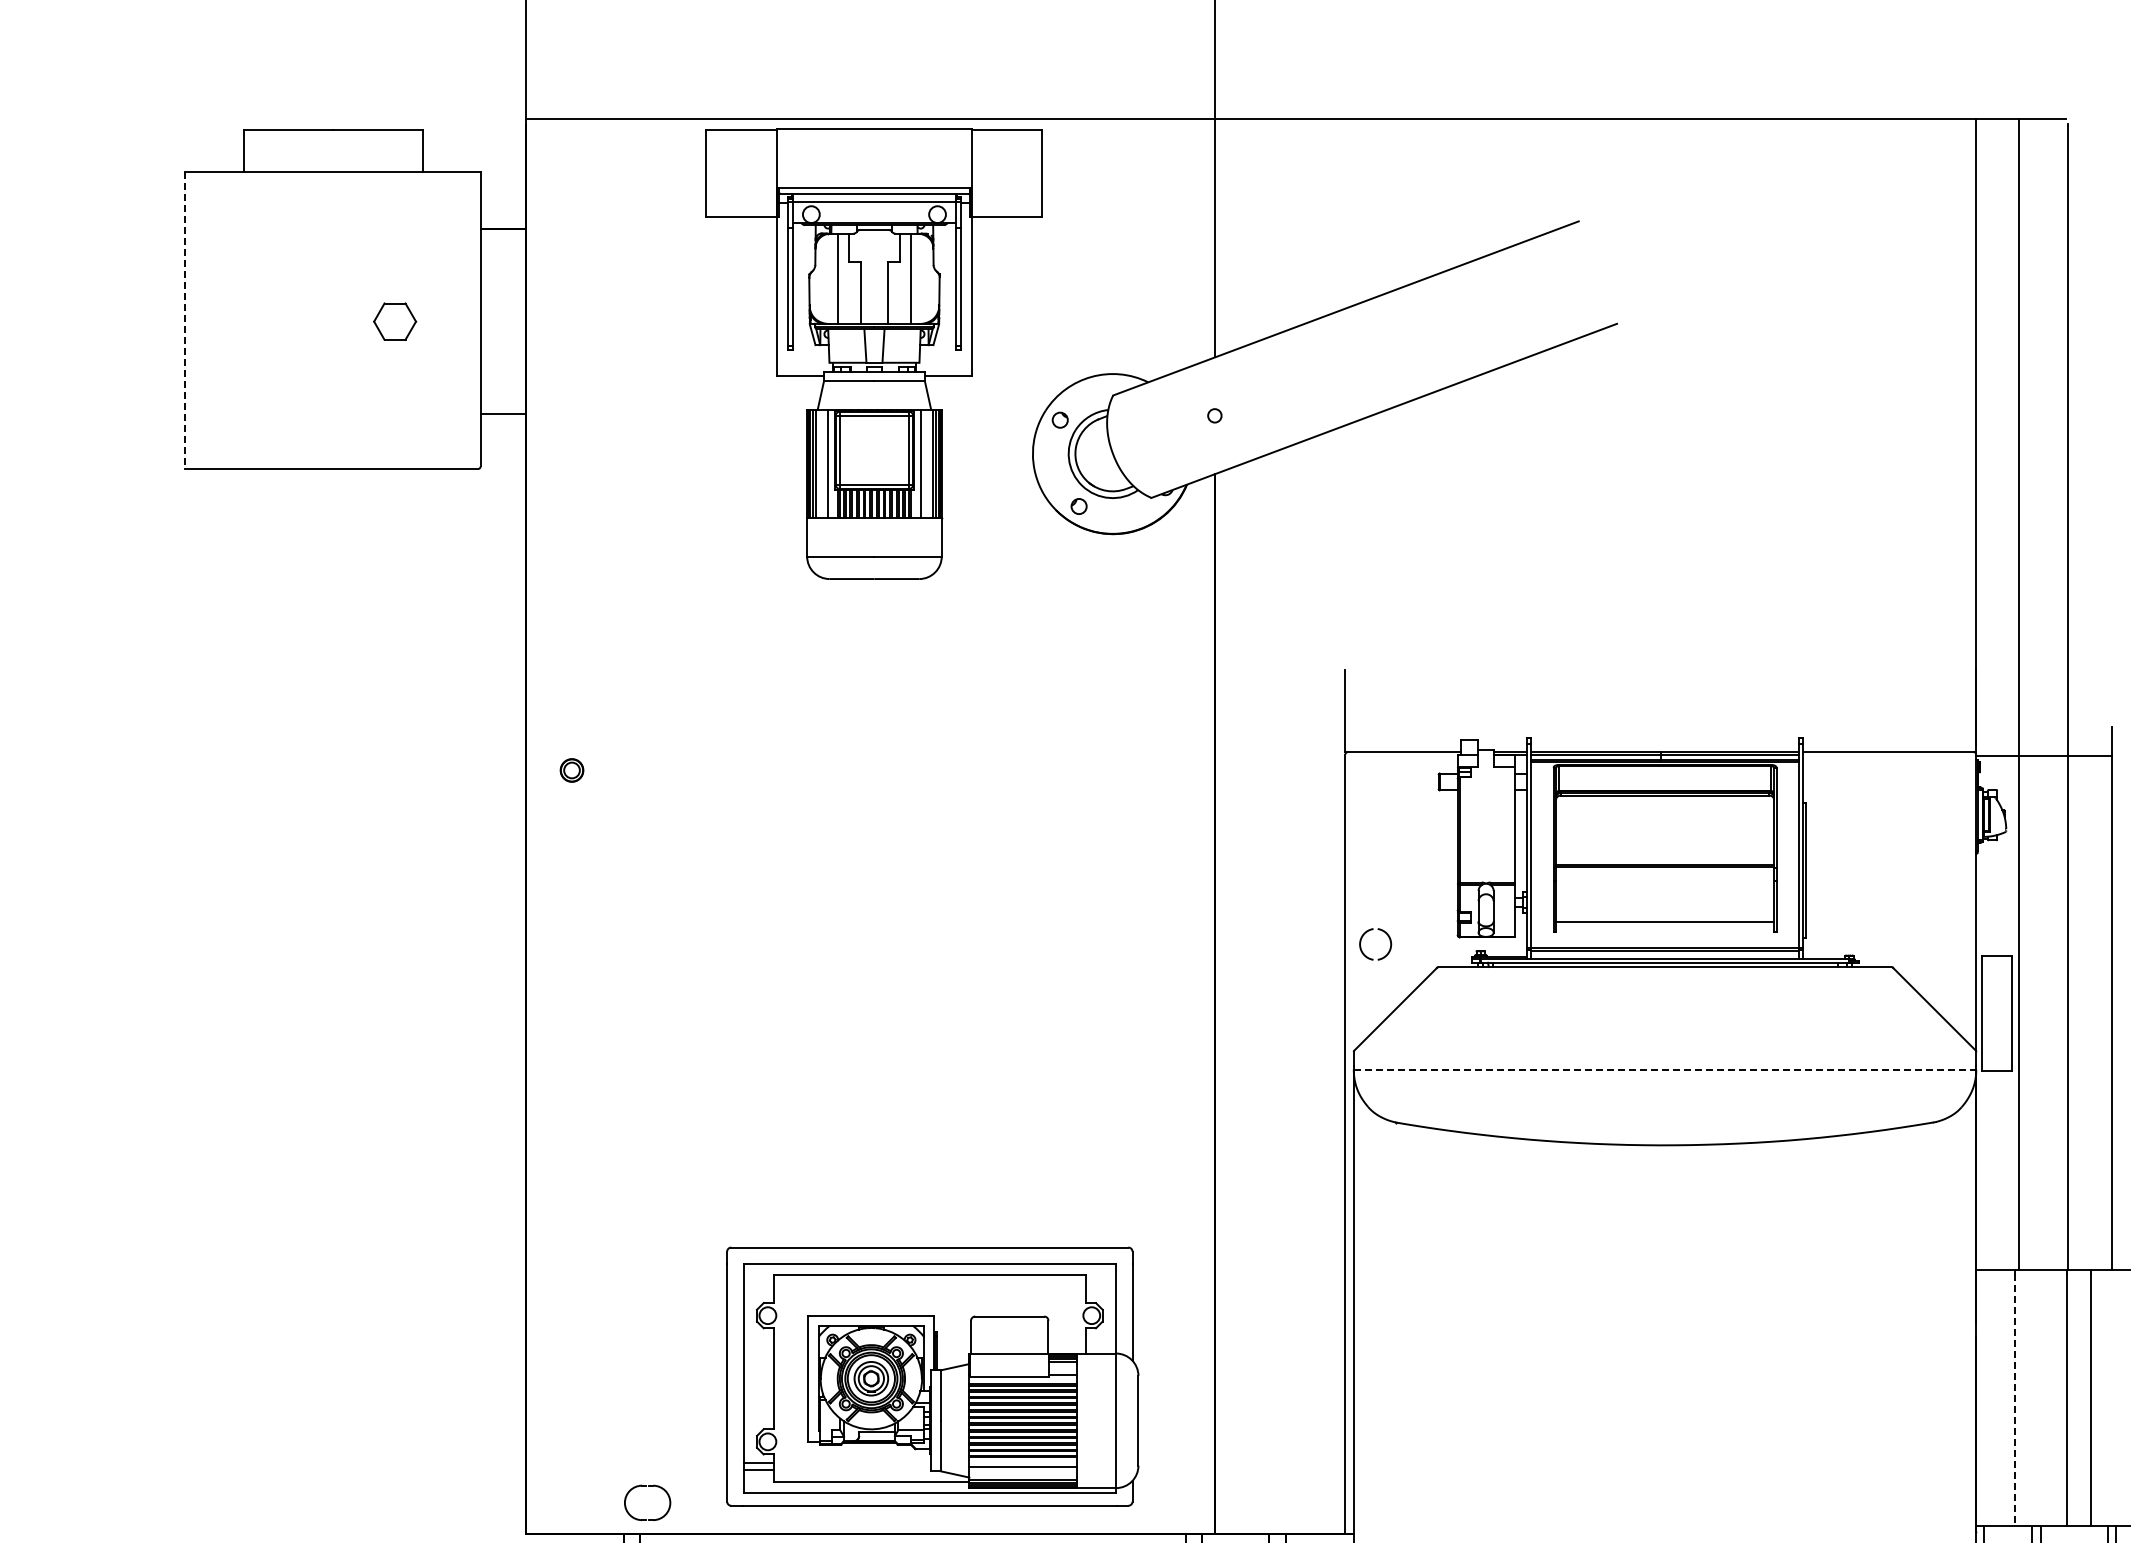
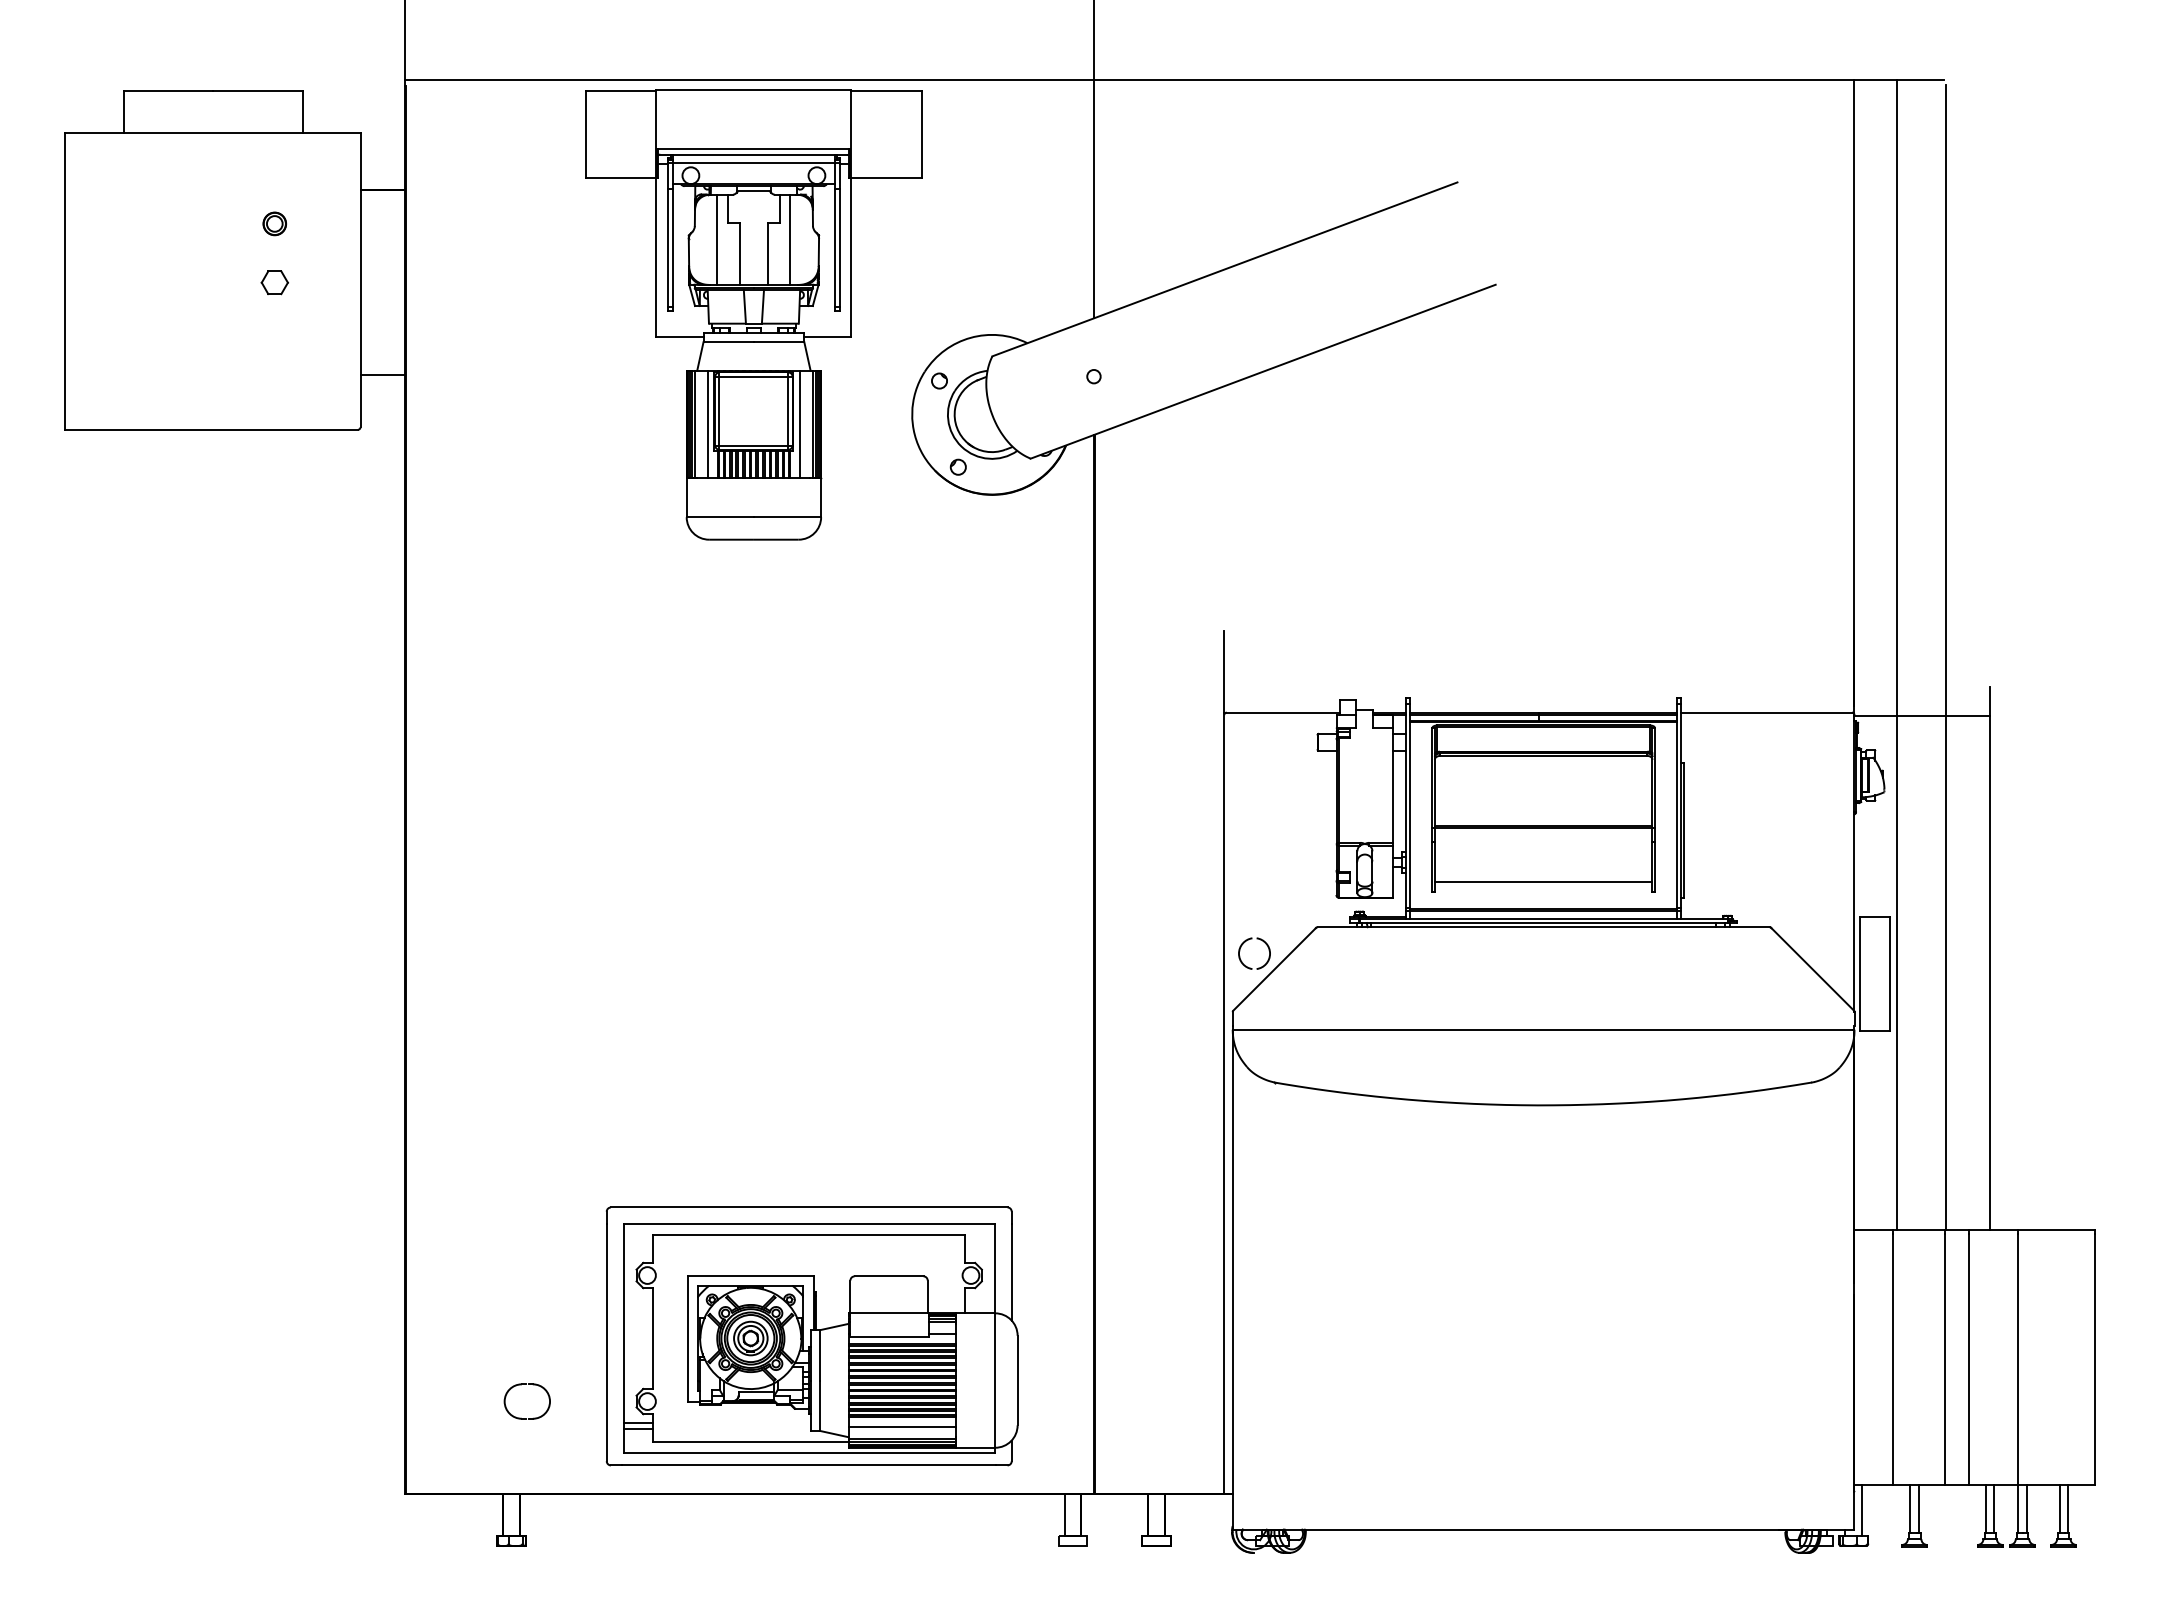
line: (184, 320) -> (64, 281), dashed -> solid
part: (394, 321) -> (274, 282), size x0.62
part: (571, 770) -> (274, 223), moved
part: (1373, 930) -> (1252, 939), moved
line: (1664, 1069) -> (1543, 1029), dashed -> solid
line: (2015, 1399) -> (1893, 1359), dashed -> solid
part: (641, 1486) -> (521, 1385), moved

